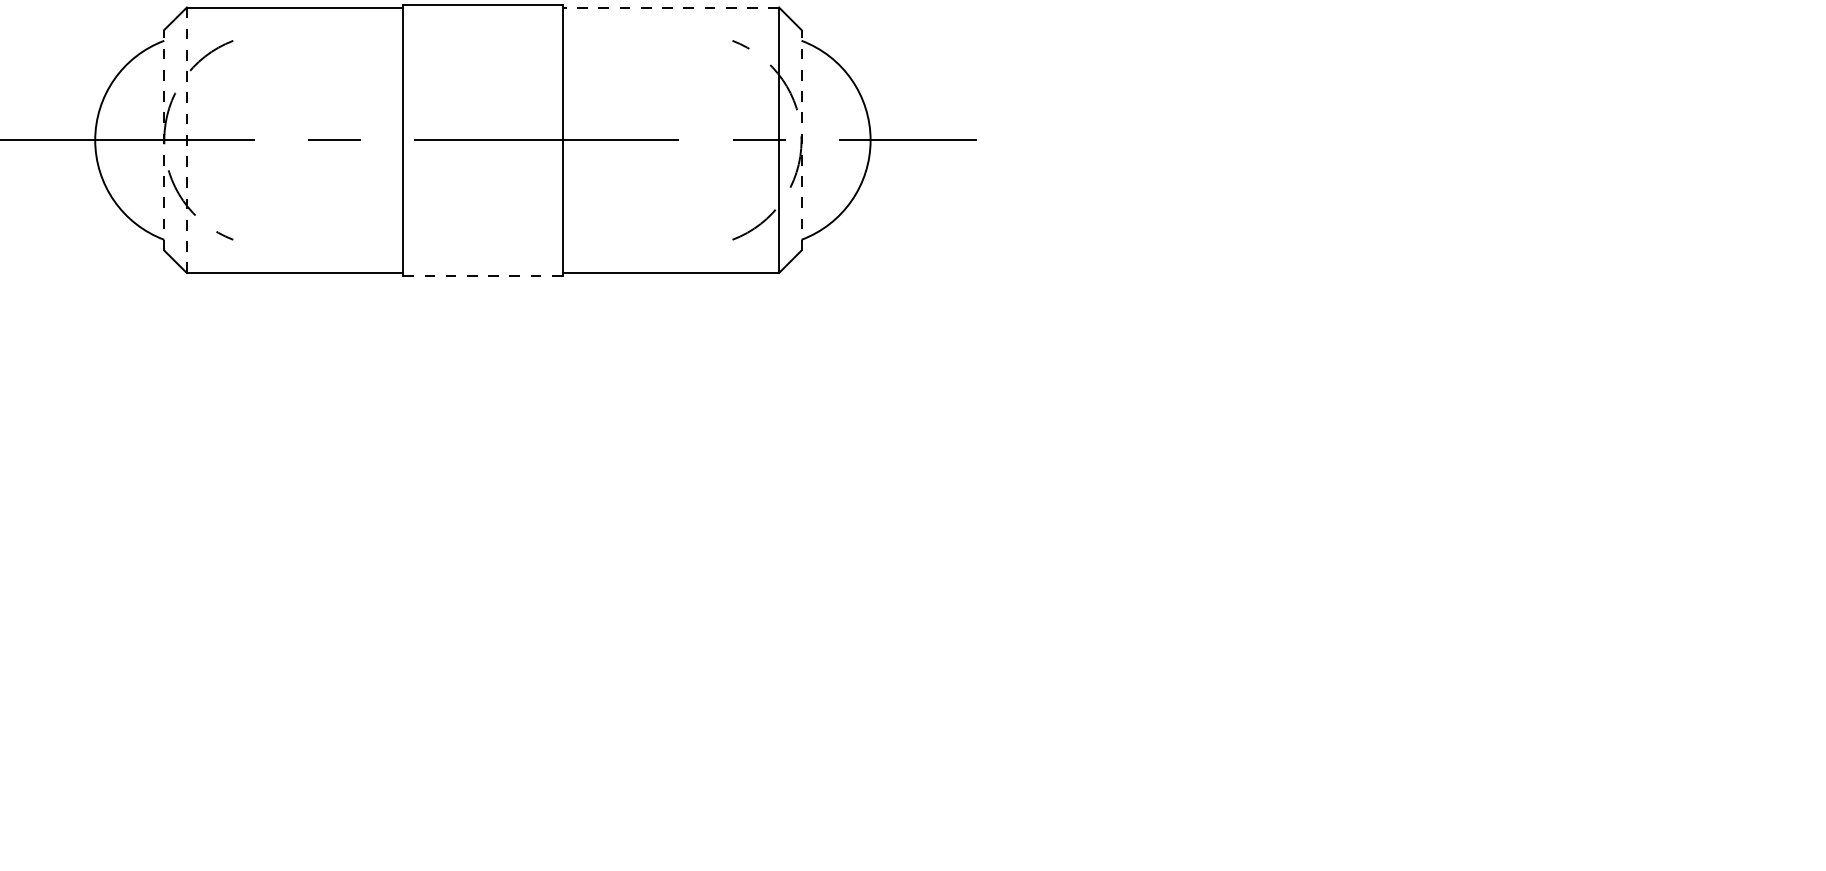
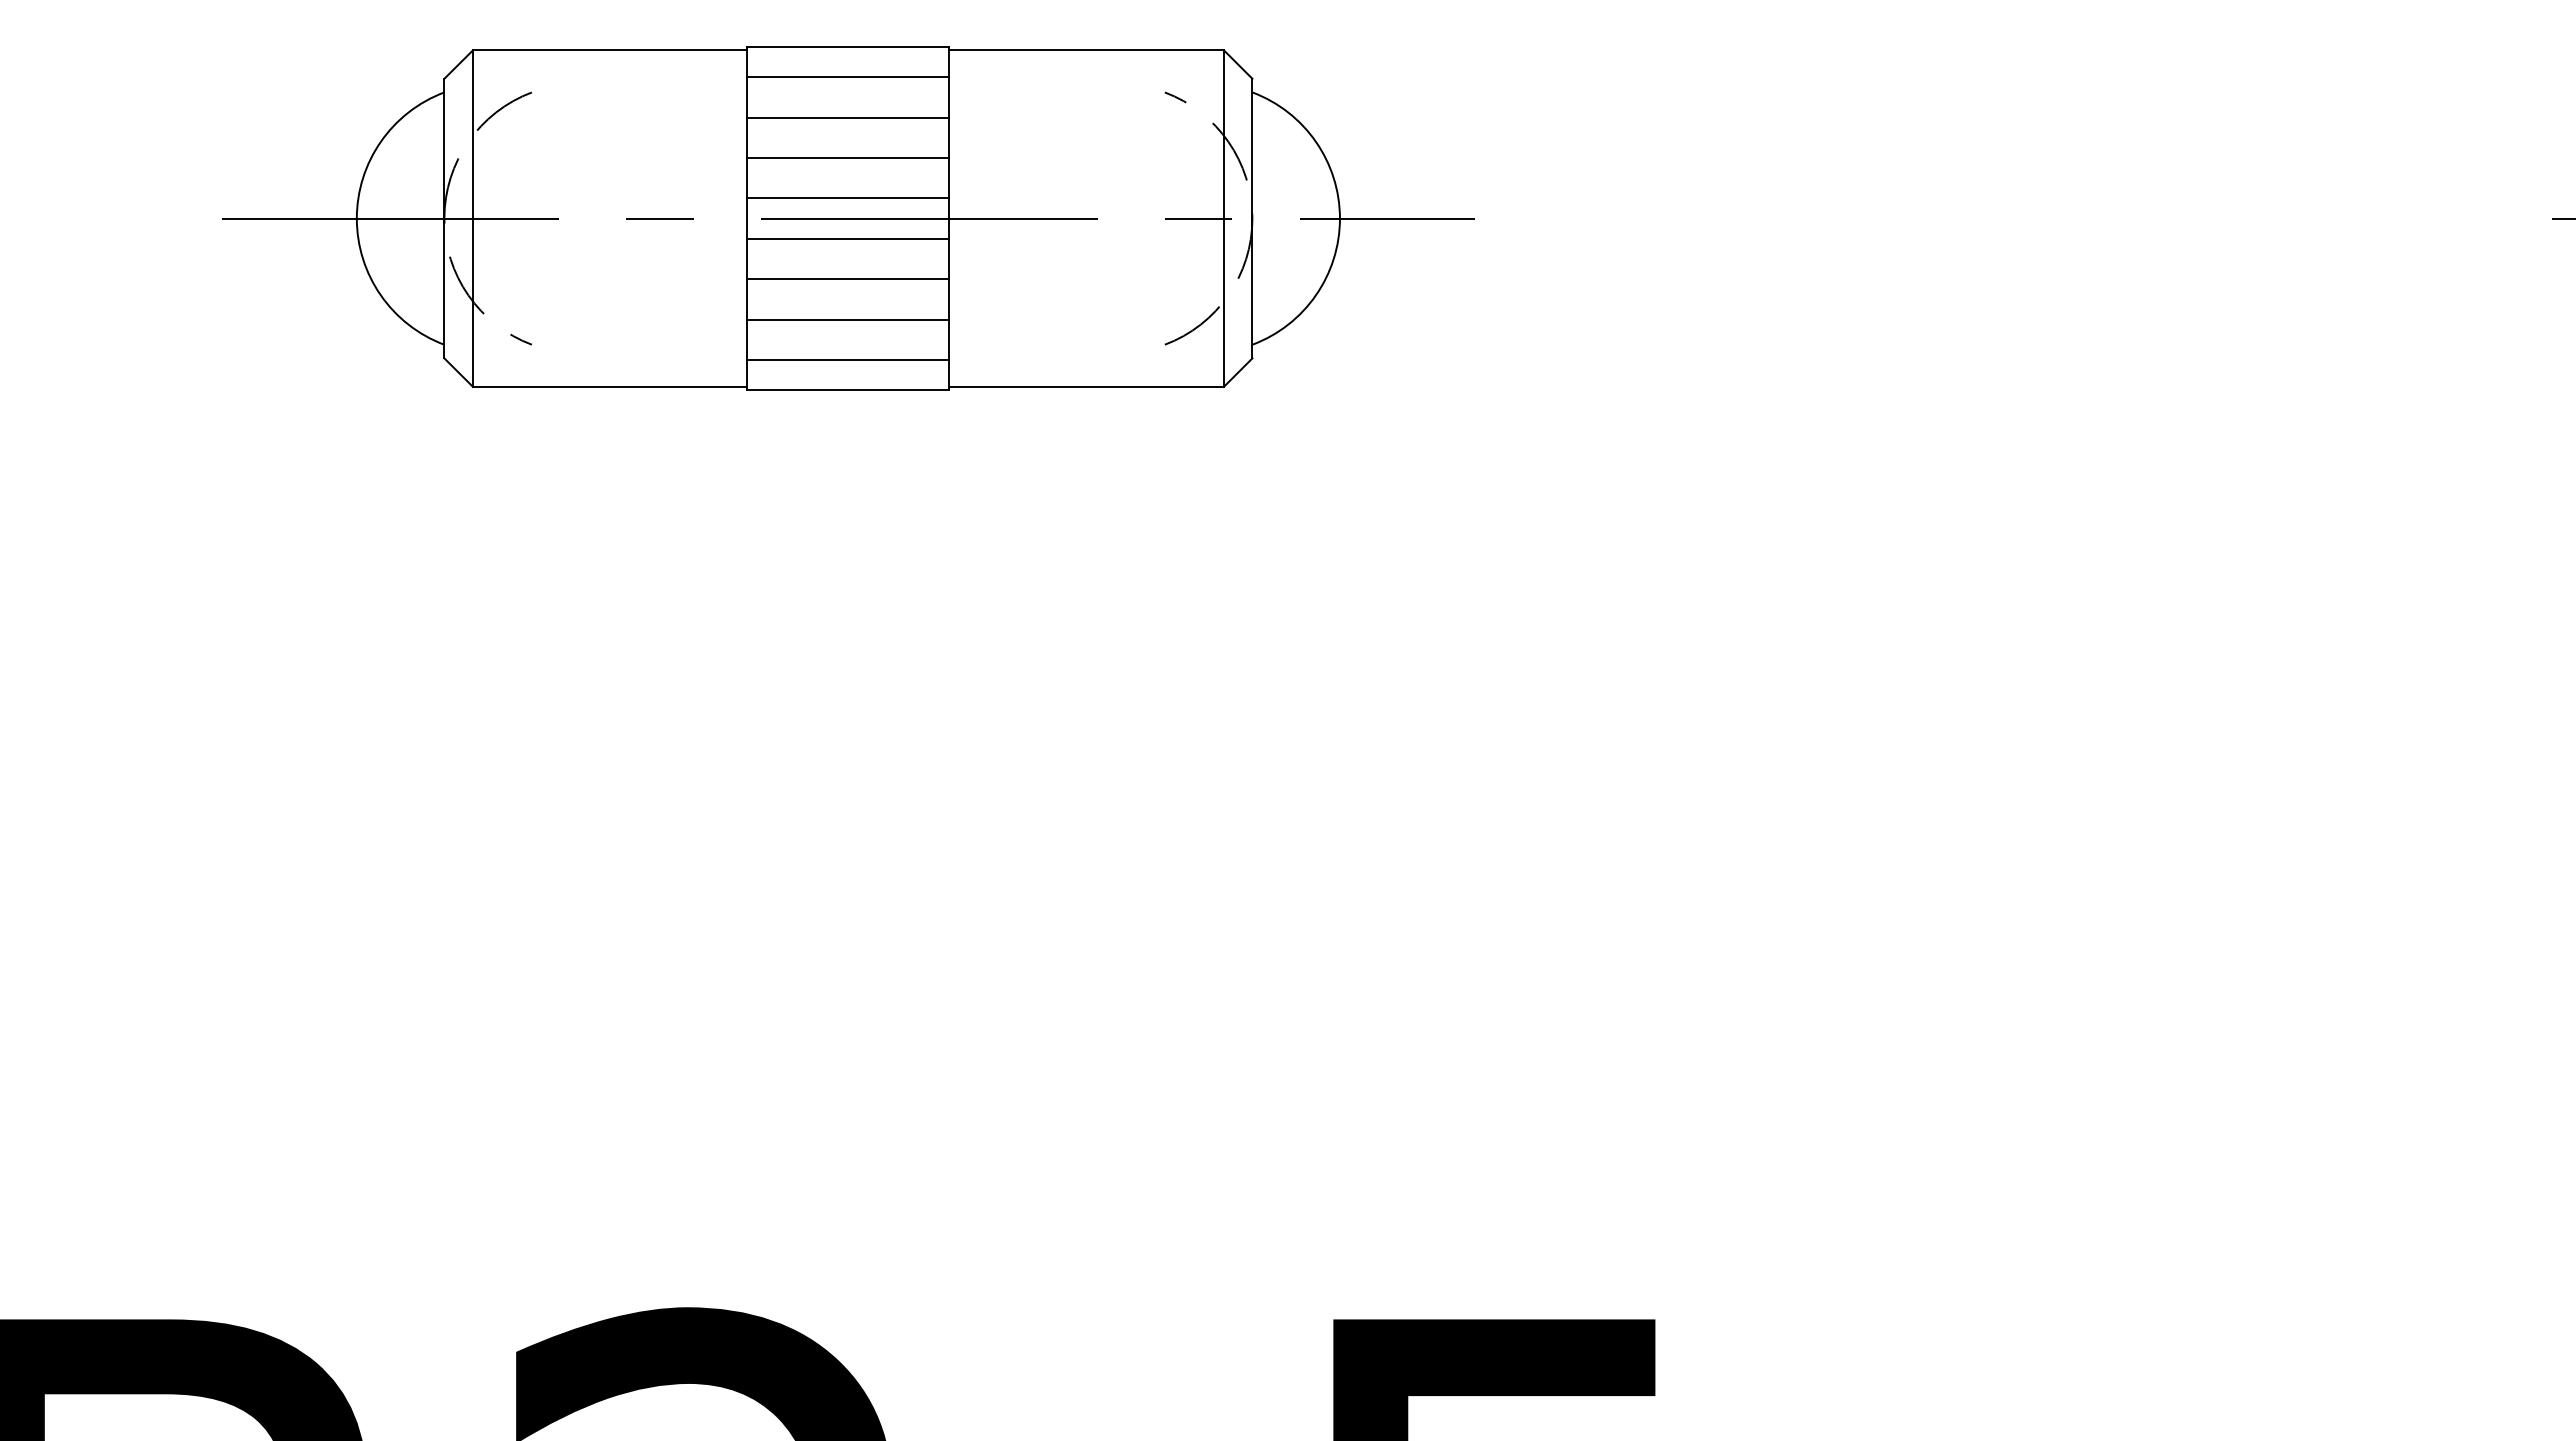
line: (670, 7) -> (1086, 50), dashed -> solid
line: (483, 29) -> (848, 77), added
line: (483, 60) -> (848, 117), added
line: (483, 92) -> (848, 157), added
line: (483, 124) -> (848, 198), added
line: (164, 140) -> (444, 218), dashed -> solid
line: (187, 140) -> (473, 218), dashed -> solid
line: (801, 140) -> (1252, 218), dashed -> solid
line: (483, 156) -> (848, 238), added
line: (483, 188) -> (848, 279), added
line: (483, 219) -> (848, 319), added
line: (483, 252) -> (848, 360), added
line: (483, 275) -> (848, 390), dashed -> solid

